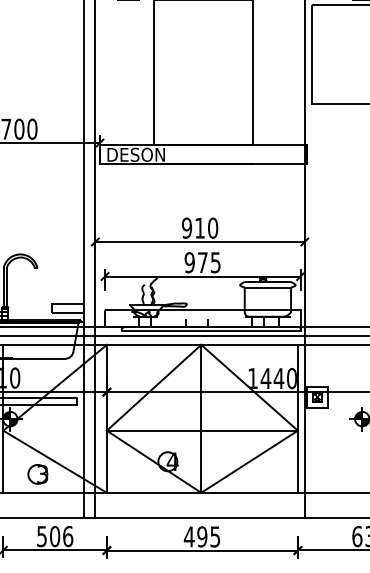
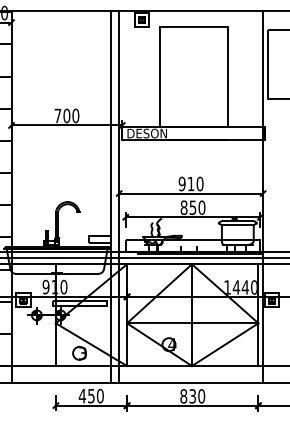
text: (202, 262) -> (192, 207), 975 -> 850
text: (53, 535) -> (90, 395), 506 -> 450
text: (202, 537) -> (192, 396), 495 -> 830

